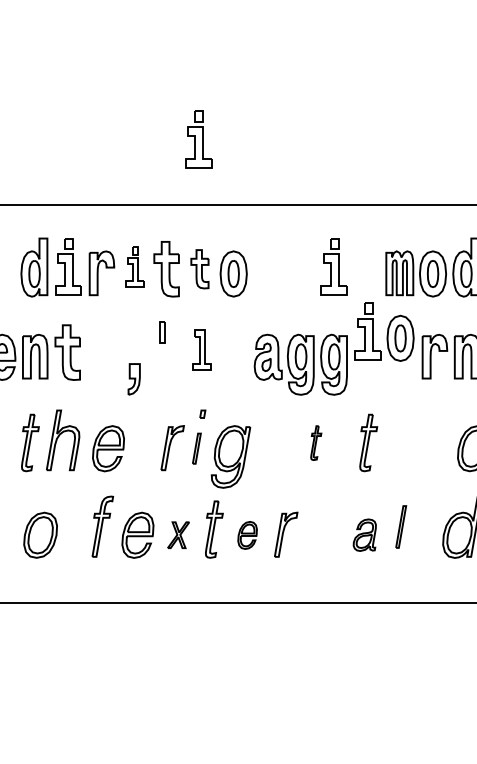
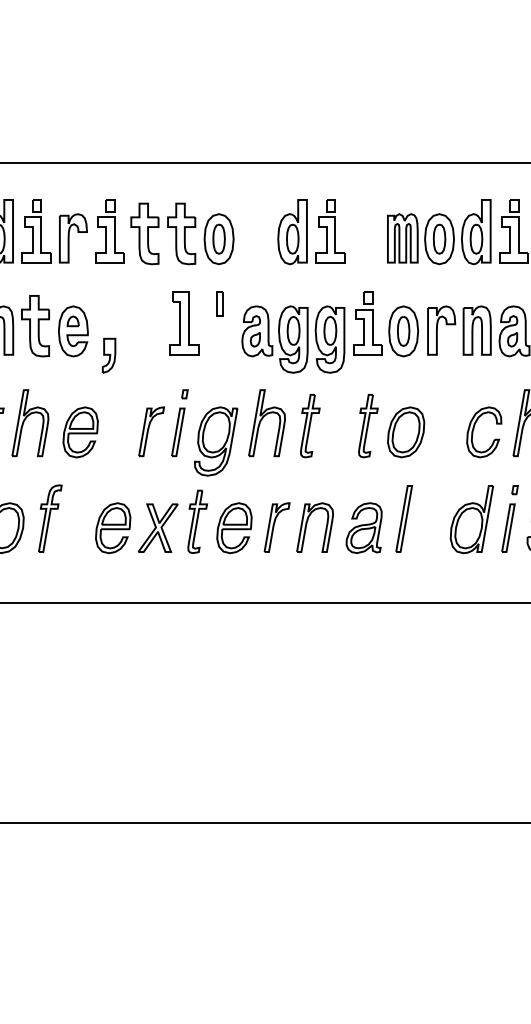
part: (198, 139) -> (180, 90), removed
part: (134, 267) -> (109, 231), size x1.43
part: (300, 267) -> (292, 232), added
part: (199, 268) -> (181, 233), size x1.43
part: (161, 332) -> (219, 303), moved
part: (385, 332) -> (386, 324), moved
part: (202, 350) -> (184, 323), size x1.43
part: (102, 357) -> (73, 331), added
part: (276, 440) -> (266, 423), added
part: (316, 443) -> (310, 426), size x1.67
part: (196, 448) -> (178, 432), size x1.43
part: (403, 448) -> (406, 432), added
part: (102, 526) -> (50, 518), moved
part: (401, 526) -> (404, 518), size x1.43
part: (313, 531) -> (307, 524), added
part: (178, 534) -> (157, 527), size x1.67
part: (364, 534) -> (363, 527), size x1.43
part: (247, 535) -> (234, 528), size x1.67

